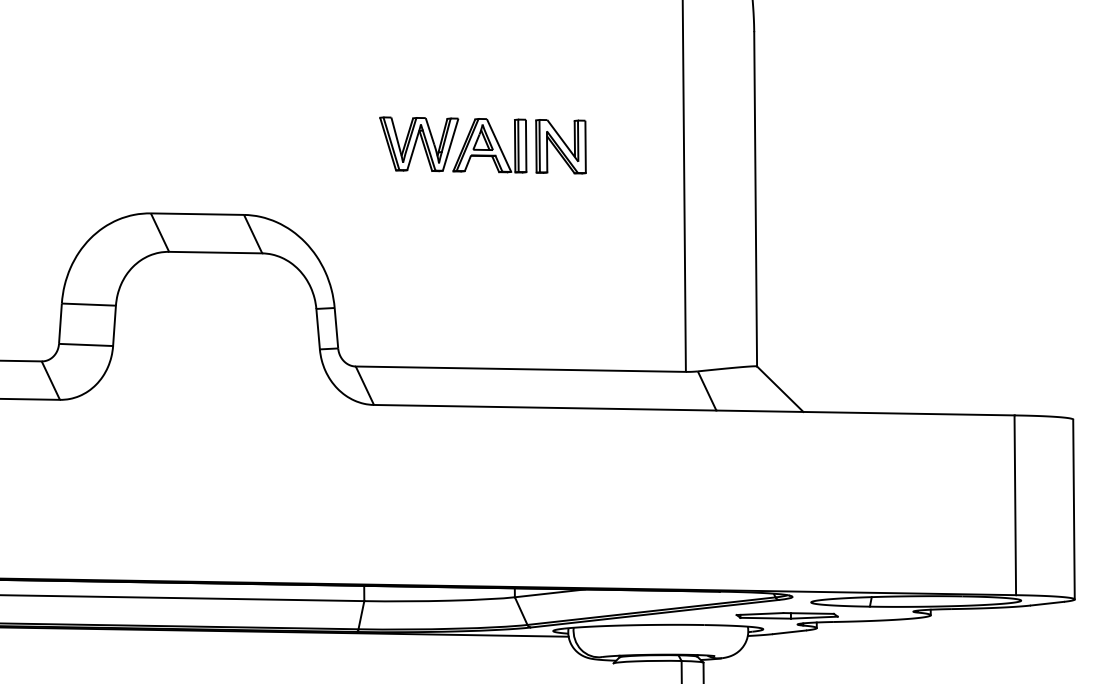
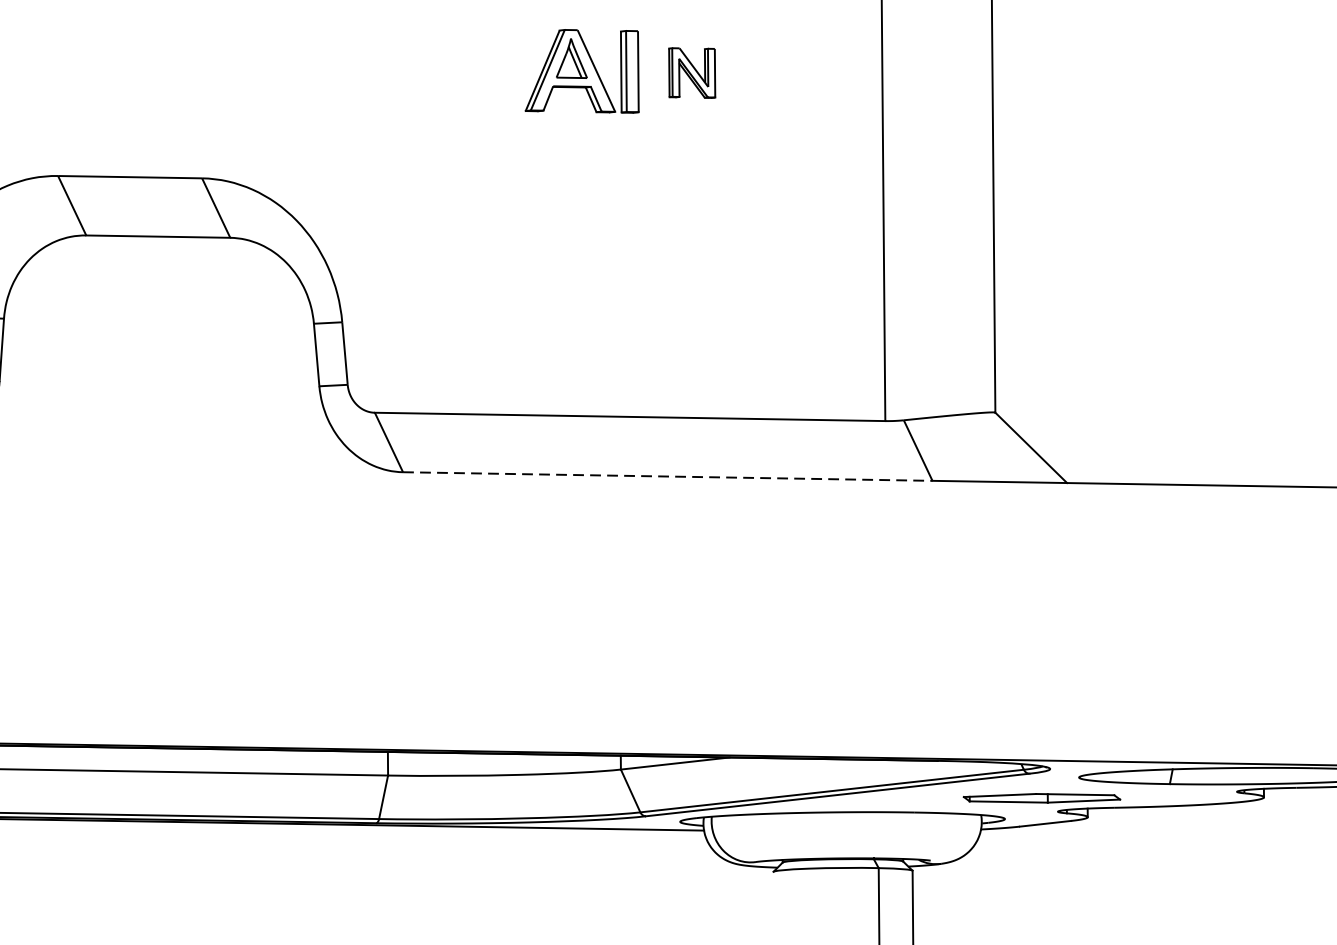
part: (419, 144) -> (473, 69), removed
part: (560, 146) -> (691, 72), size x0.6
line: (545, 407) -> (668, 476), solid -> dashed

